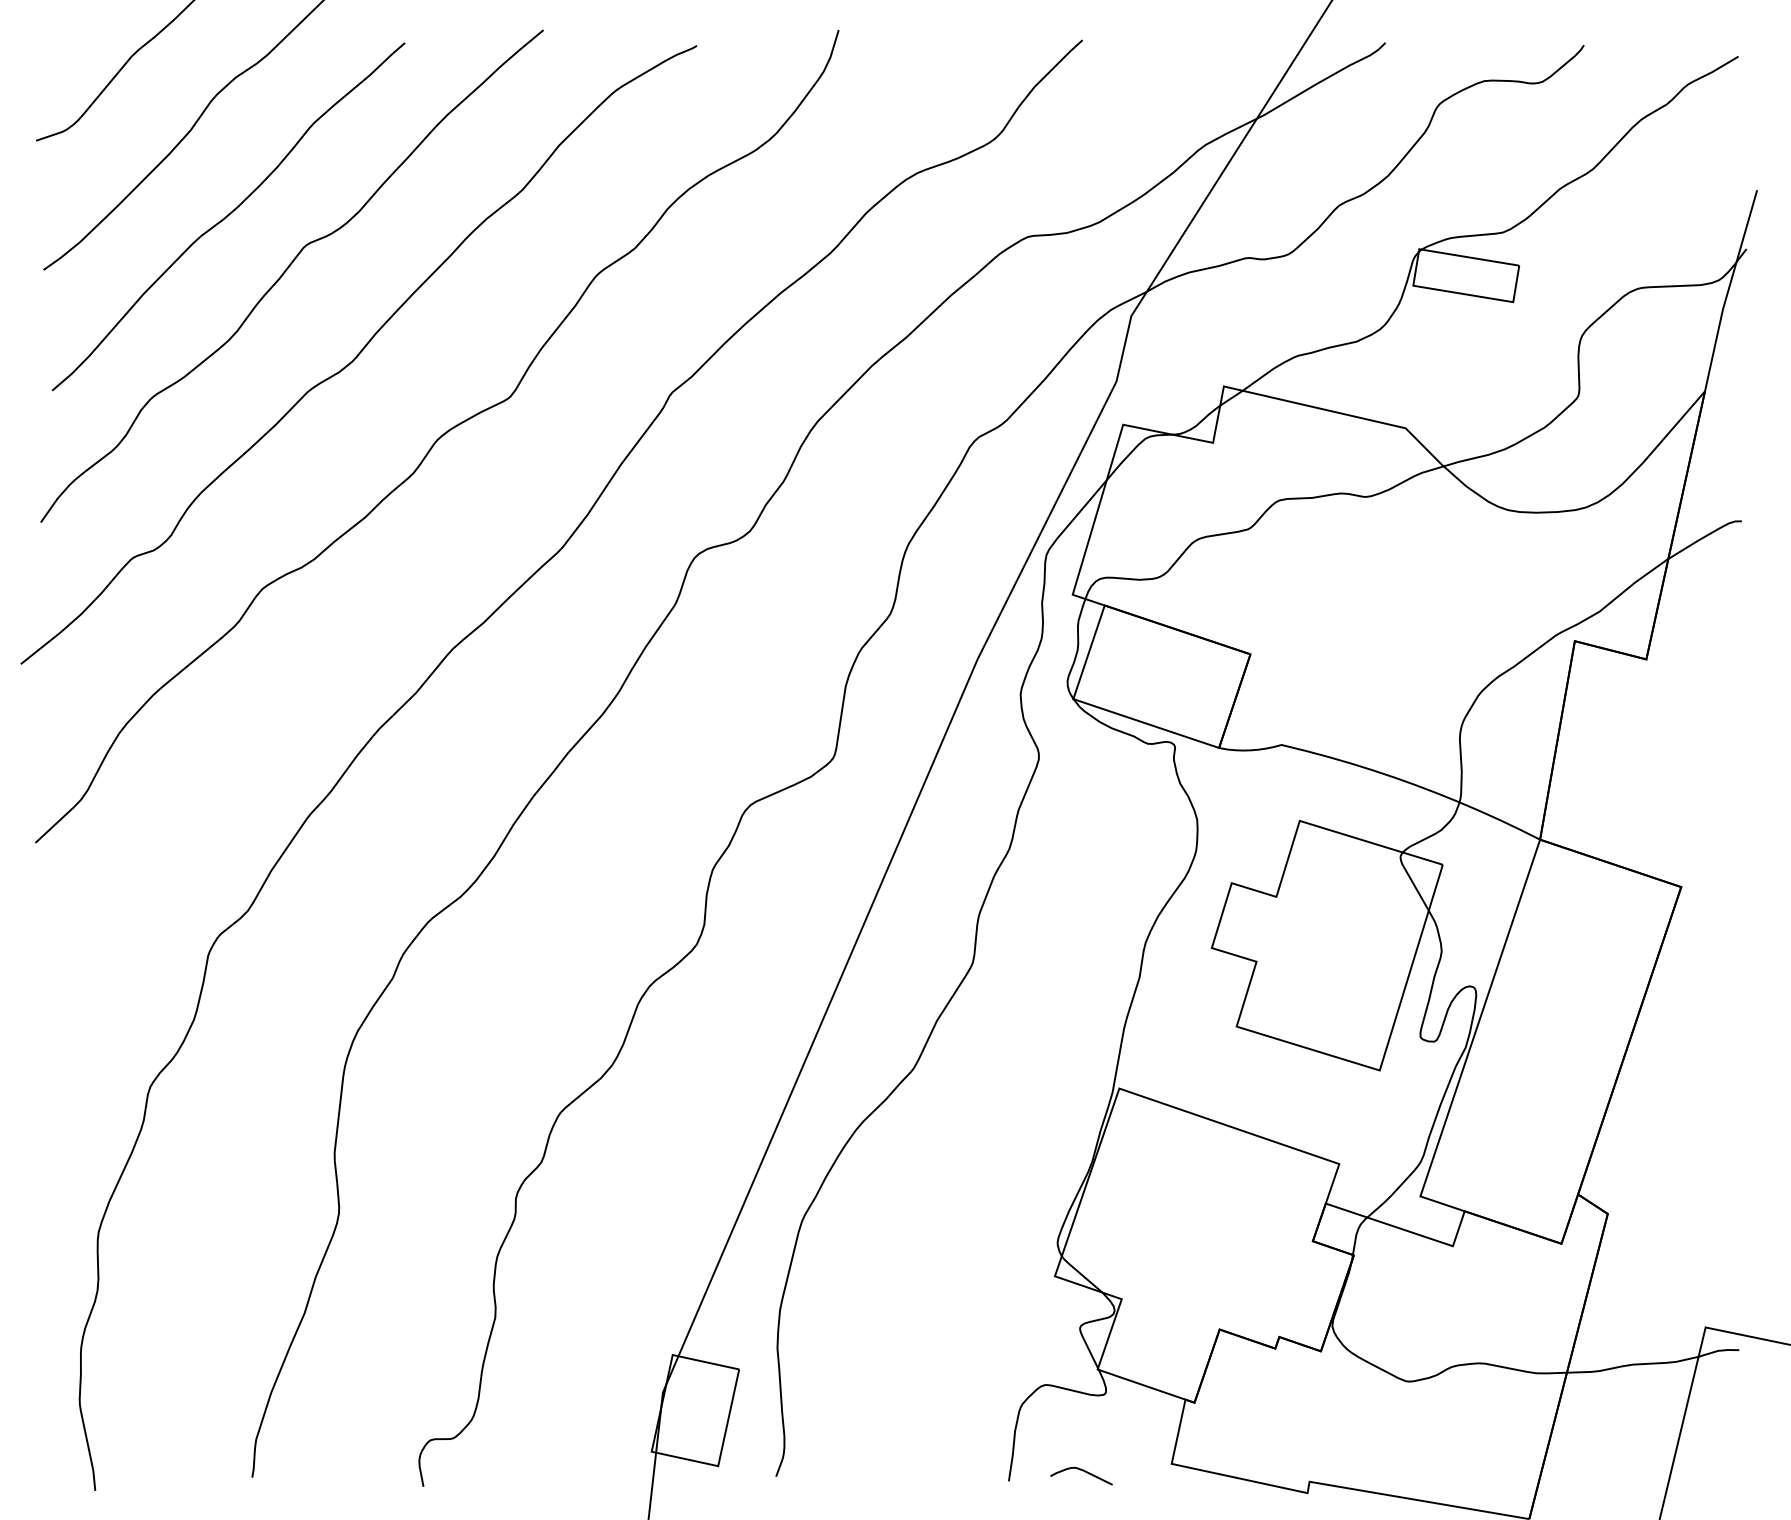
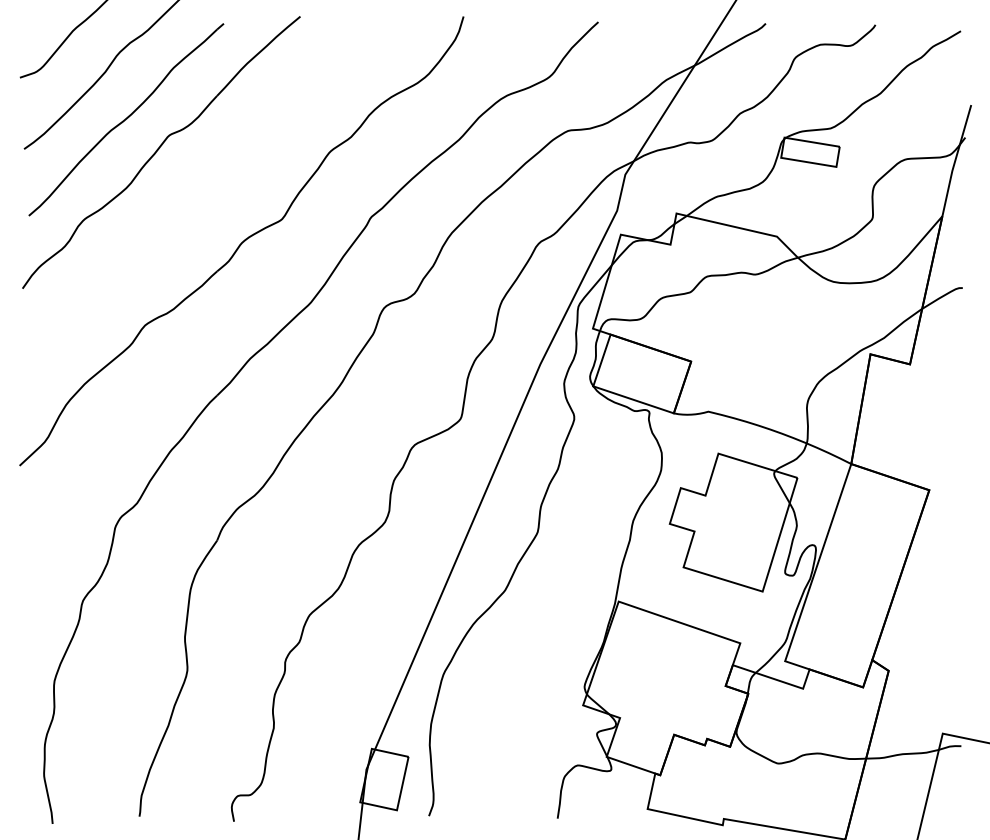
part: (359, 353) -> (198, 195), removed
curve: (1080, 1471) -> (597, 813), removed

